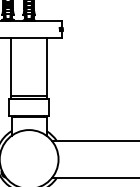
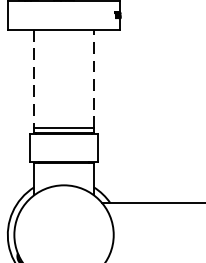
line: (46, 66) -> (93, 77), solid -> dashed
line: (11, 67) -> (34, 79), solid -> dashed

